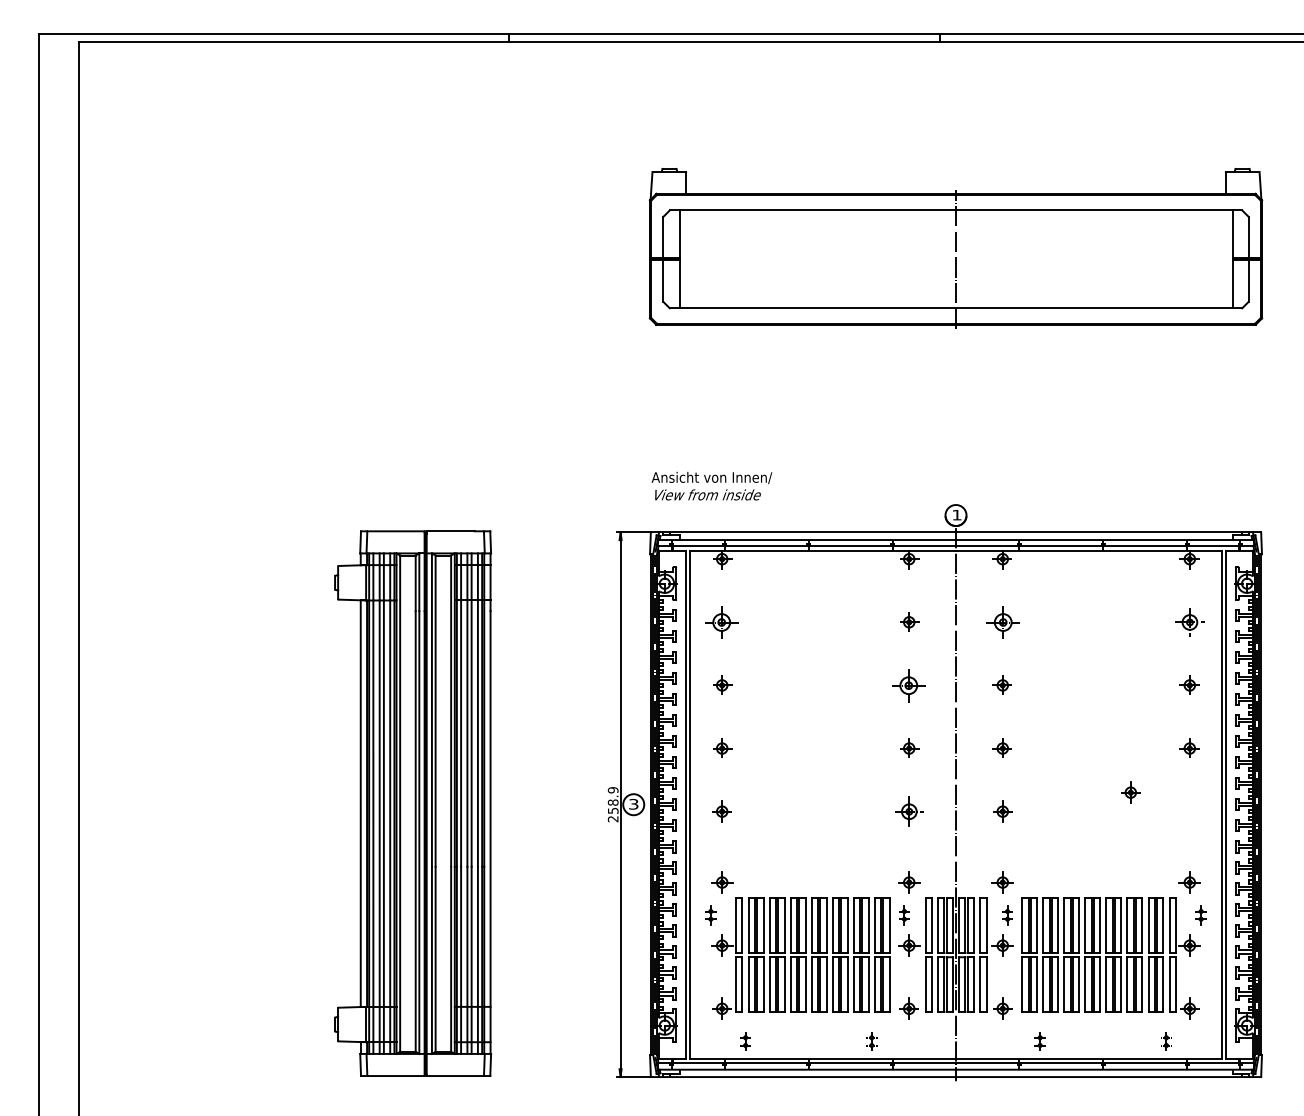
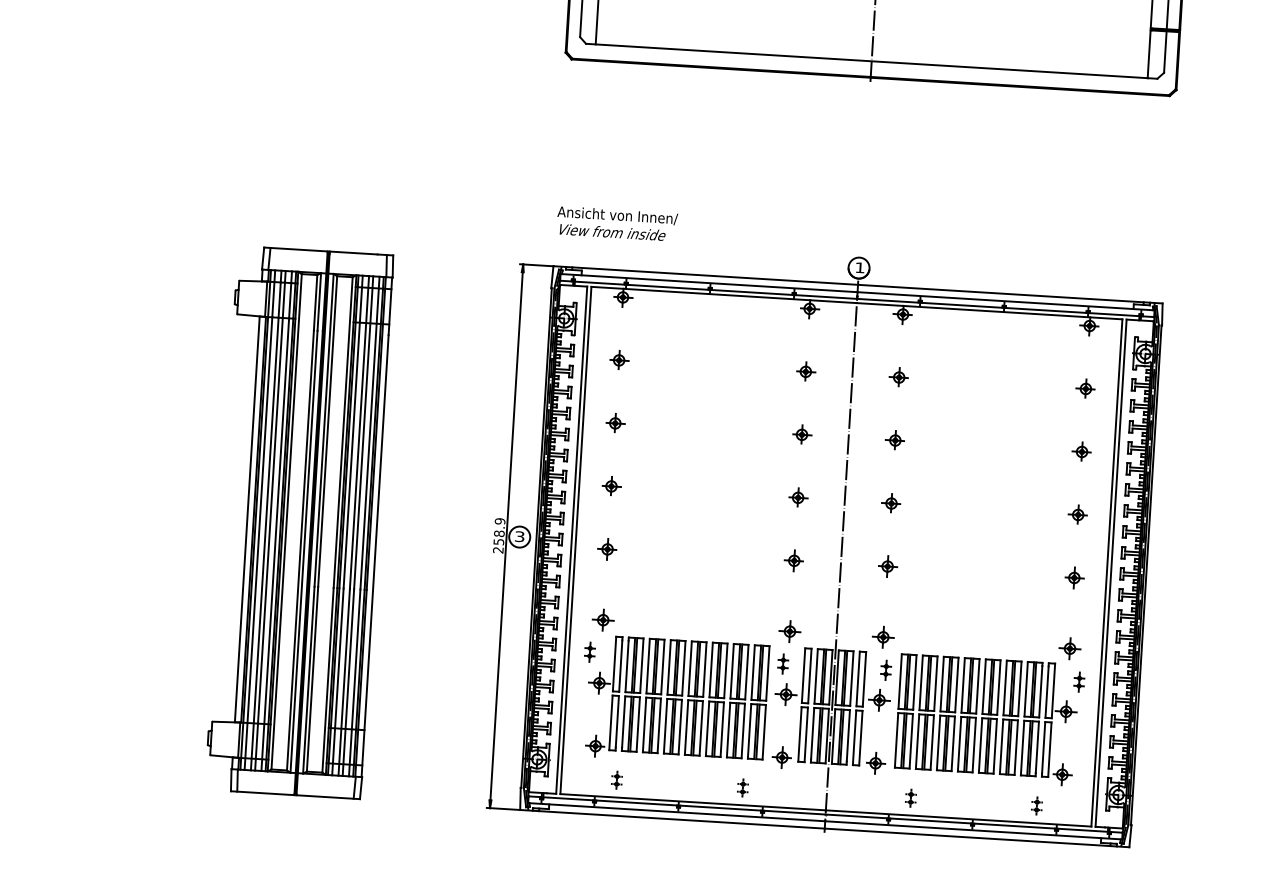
part: (722, 621) -> (619, 359), size x0.62
part: (1001, 621) -> (897, 376), size x0.62
part: (1189, 621) -> (1085, 388), size x0.71
part: (909, 684) -> (802, 433), size x0.62
part: (1130, 792) -> (1074, 577), moved
part: (908, 811) -> (793, 560), size x0.71

